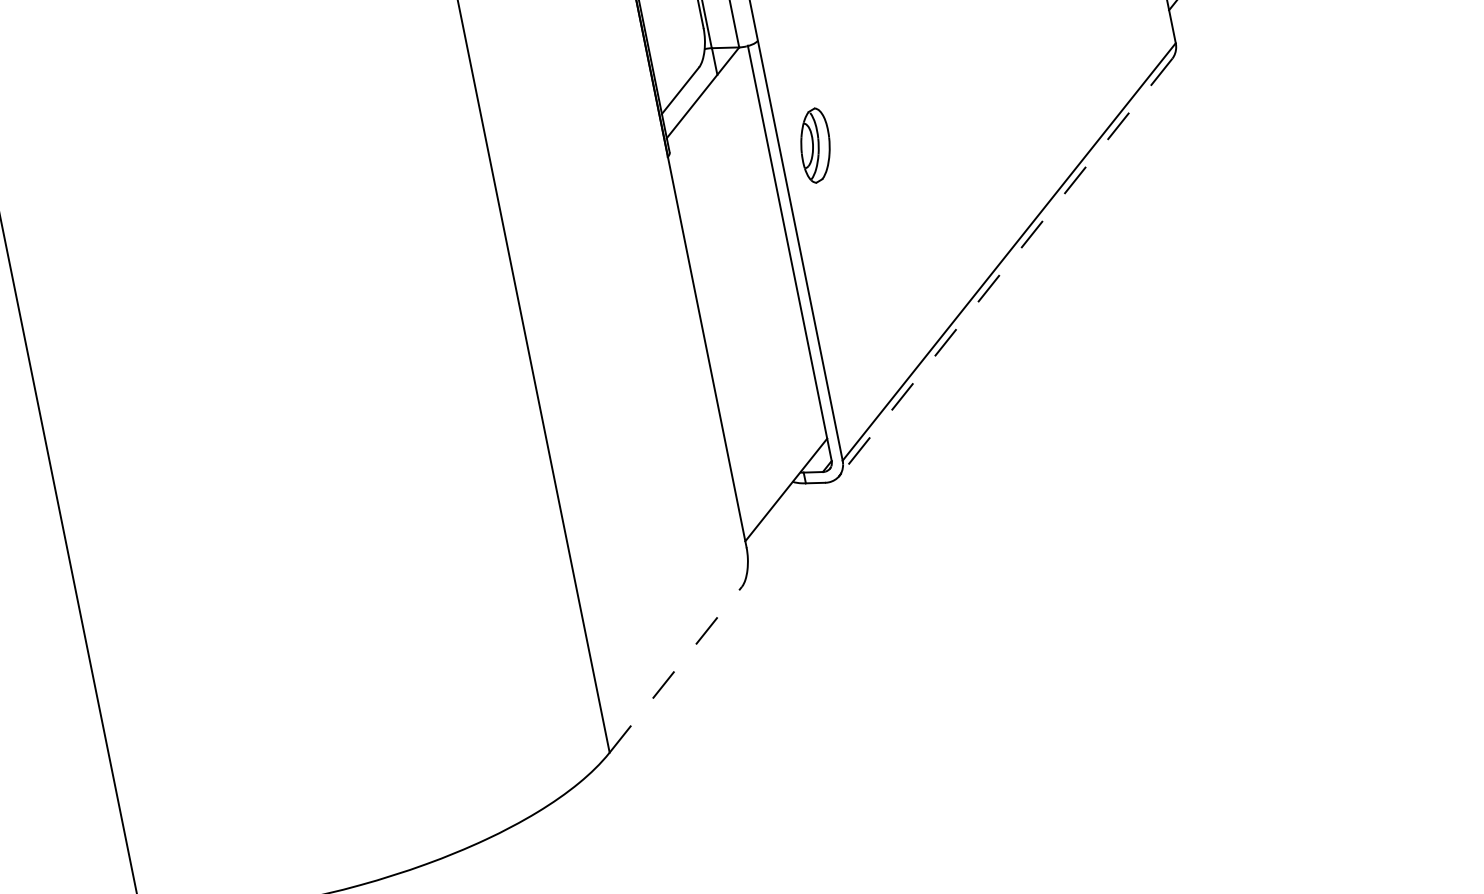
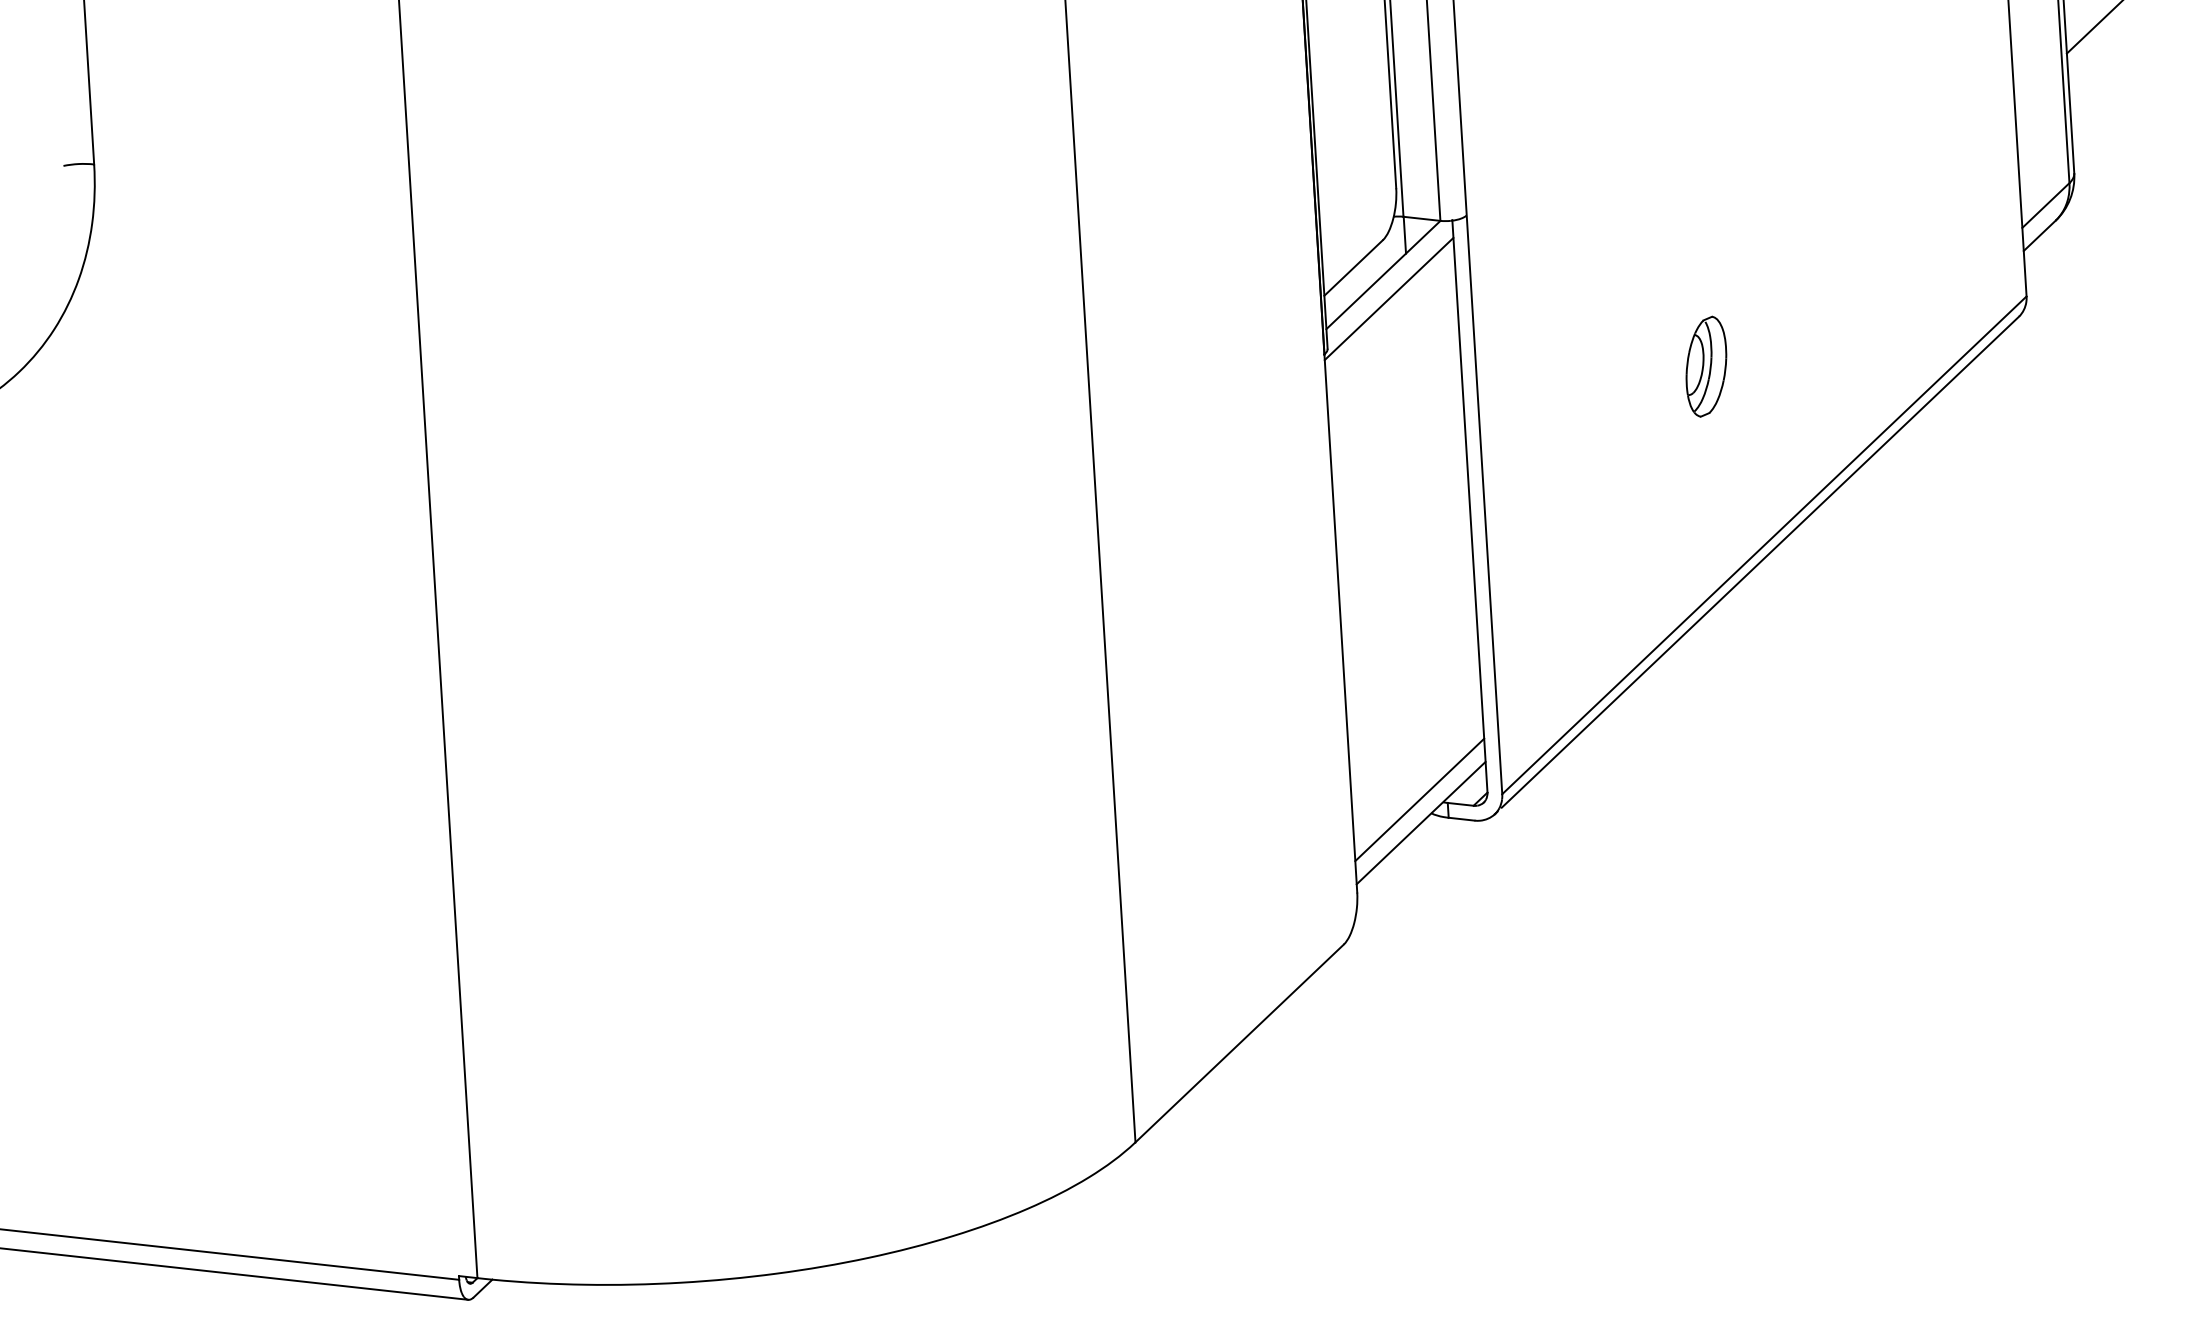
line: (709, 109) -> (1388, 298), added
part: (815, 145) -> (1706, 366), moved
line: (1008, 264) -> (1760, 562), dashed -> solid
line: (782, 472) -> (1419, 799), added
line: (675, 669) -> (1239, 1043), dashed -> solid

